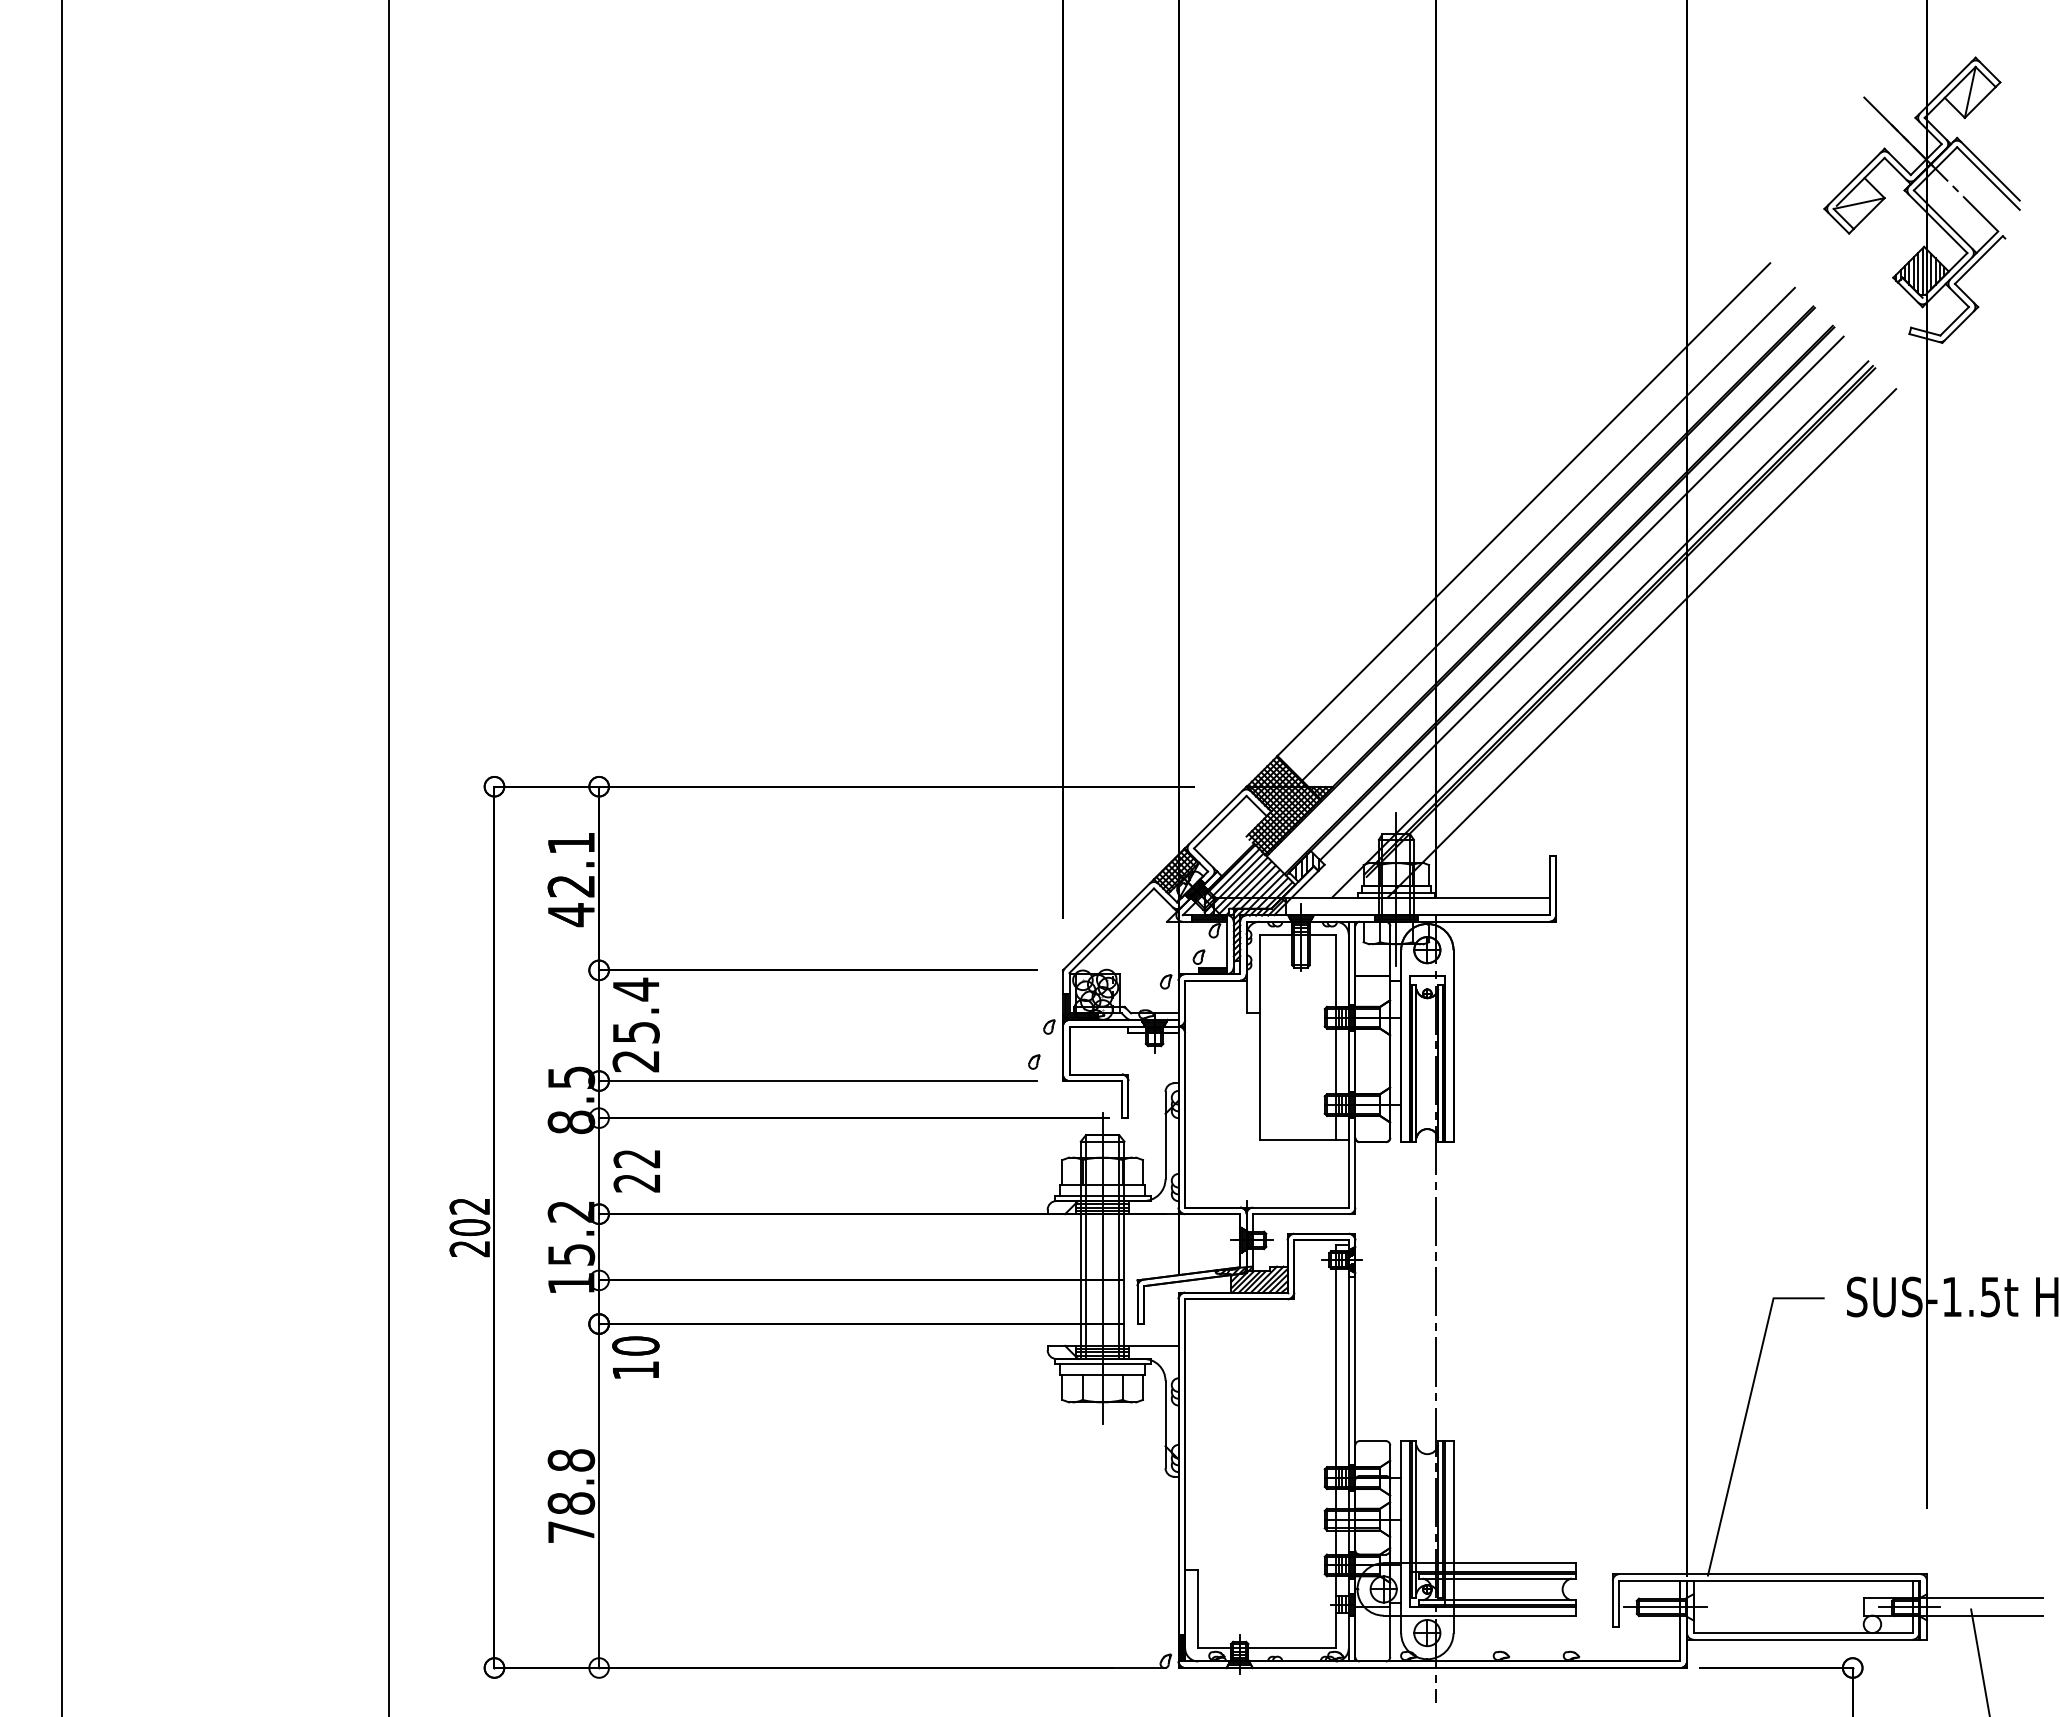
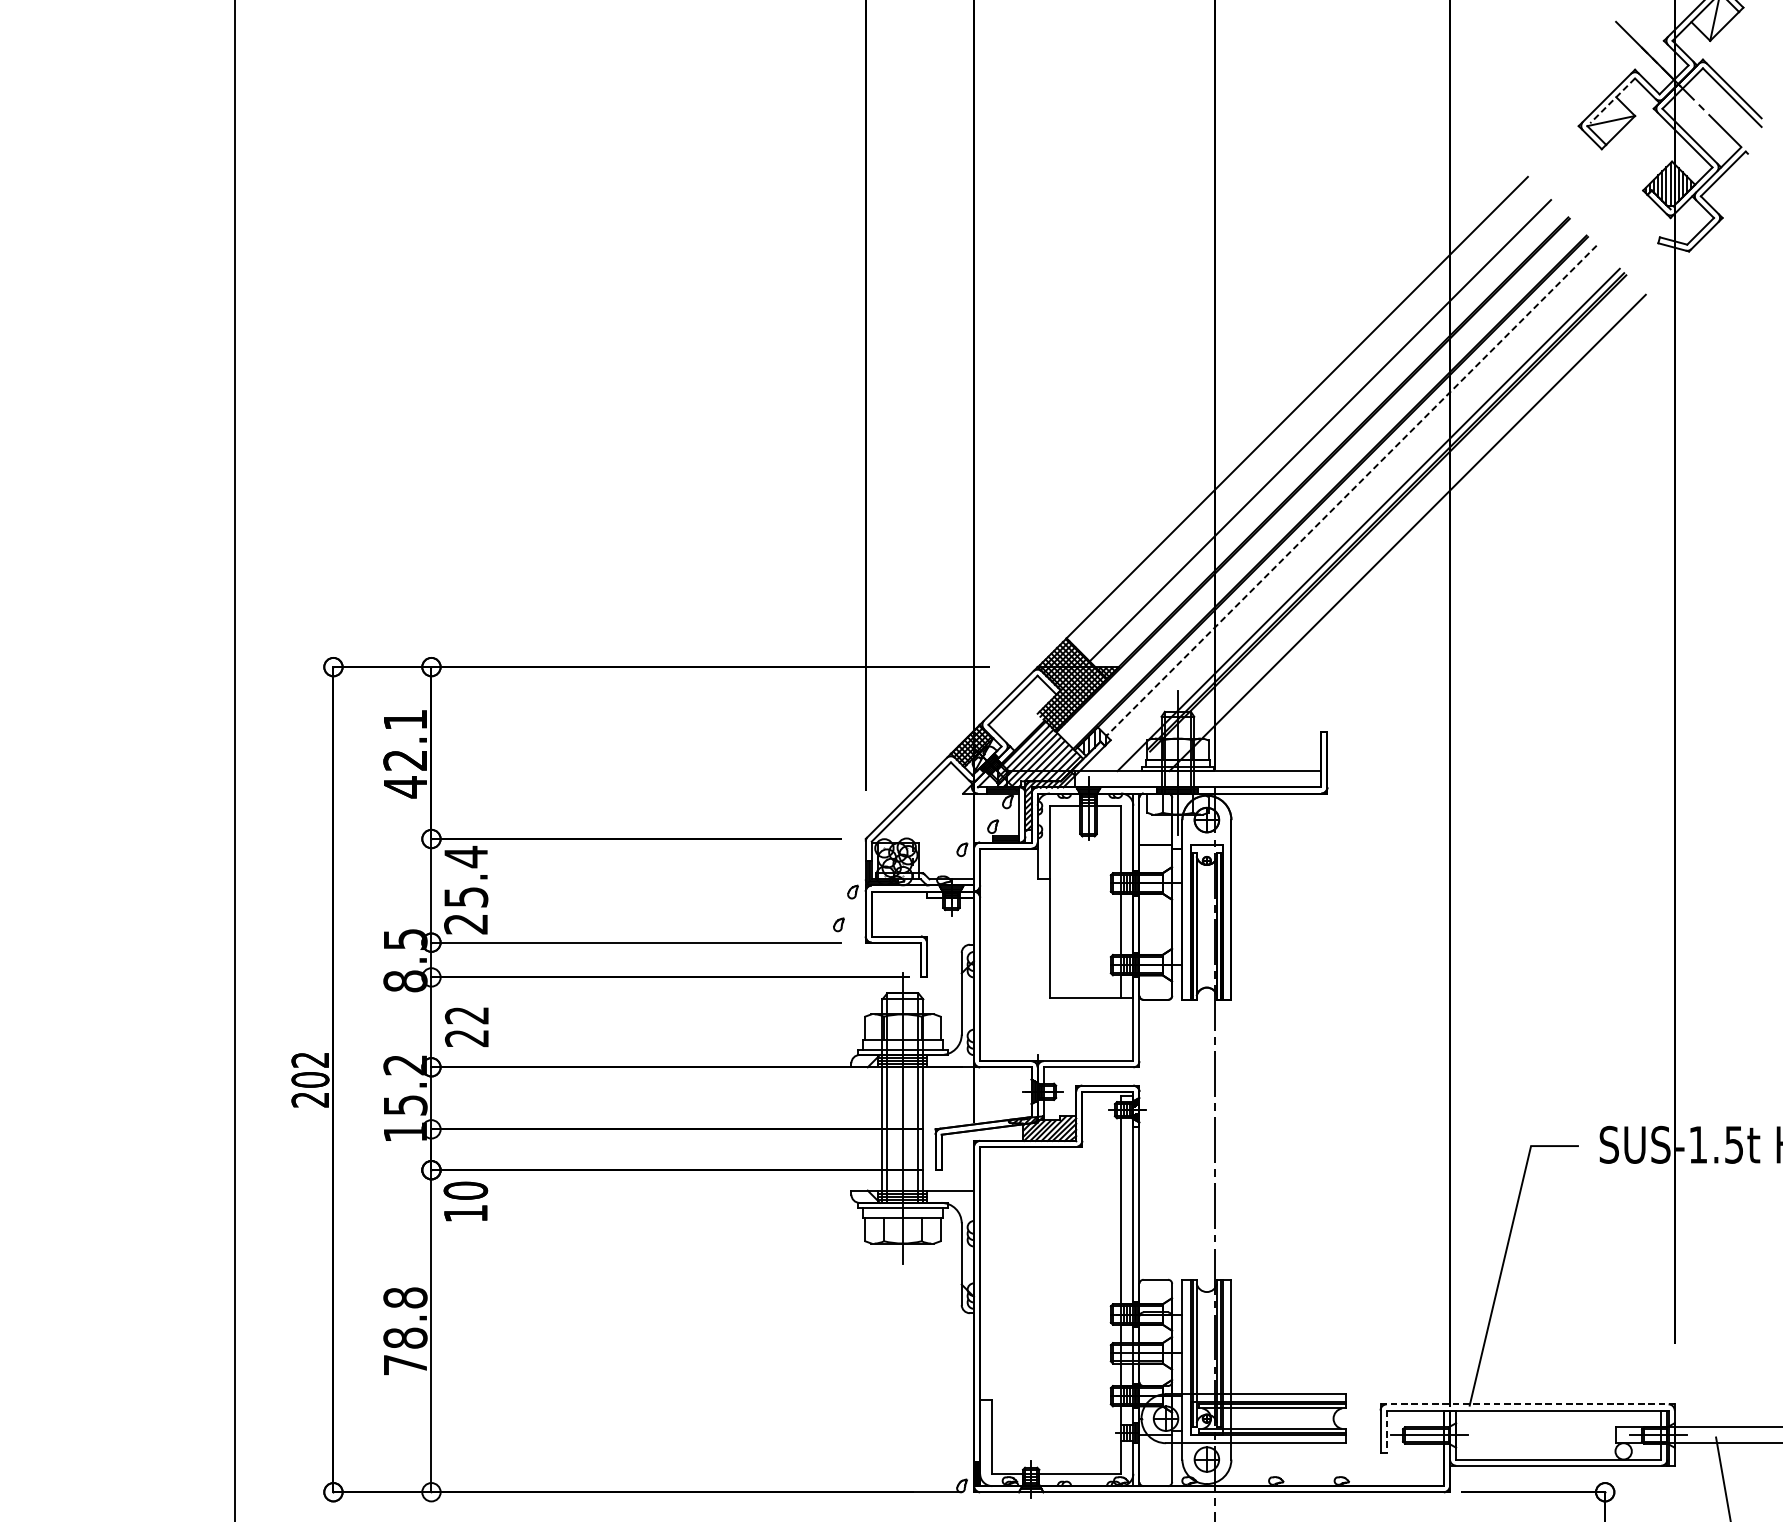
line: (1860, 181) -> (1612, 100), solid -> dashed
line: (1581, 598) -> (1351, 490), solid -> dashed
line: (1770, 1574) -> (1528, 1404), solid -> dashed
line: (1619, 1603) -> (1386, 1431), solid -> dashed

